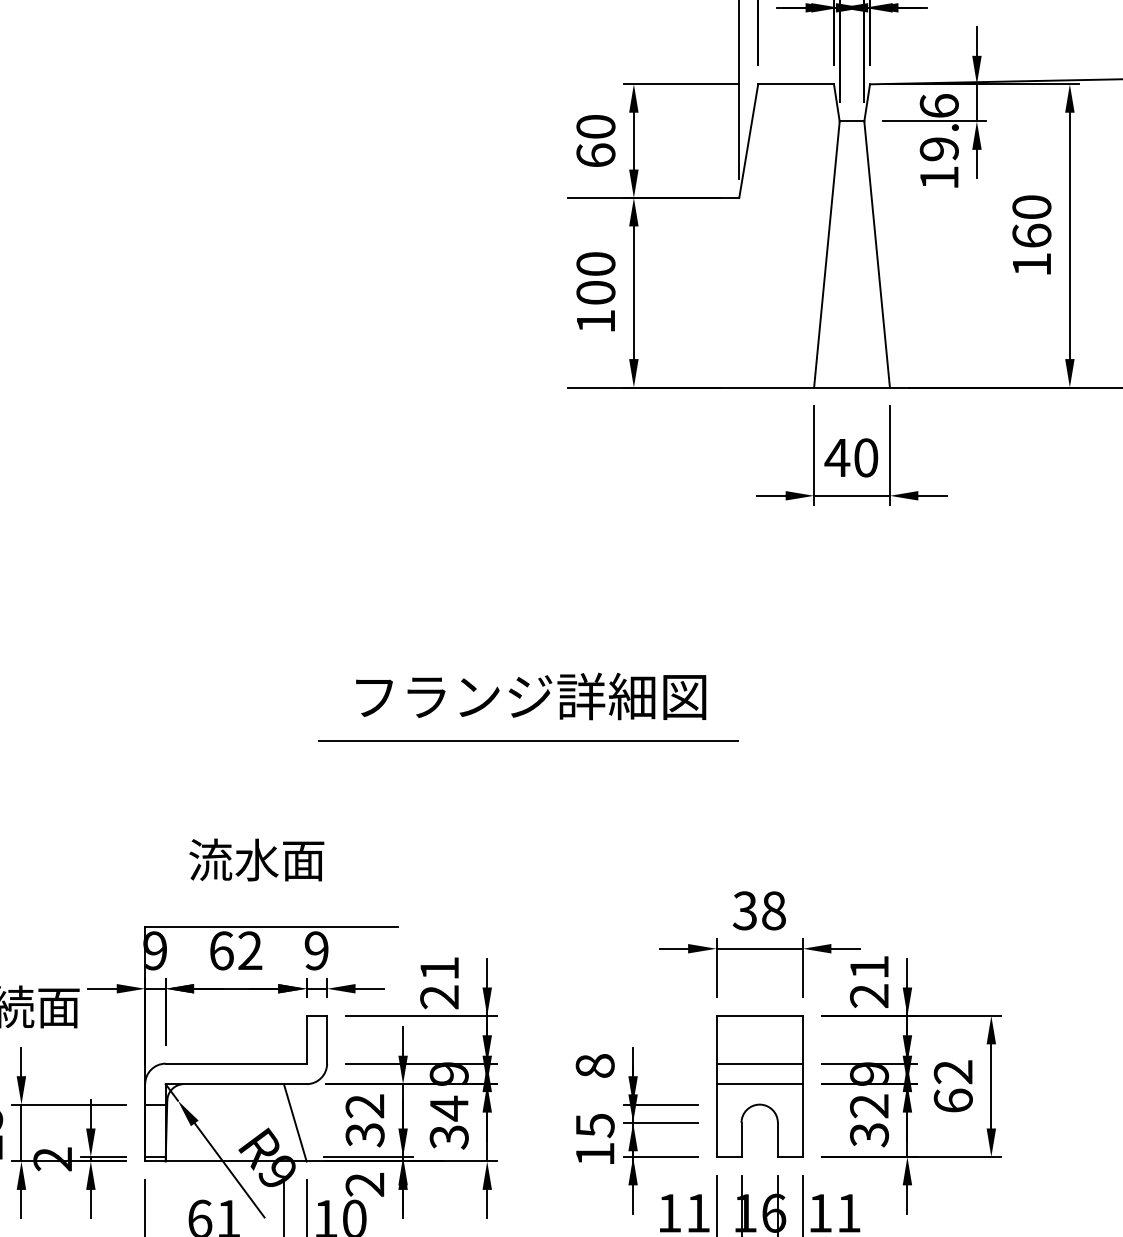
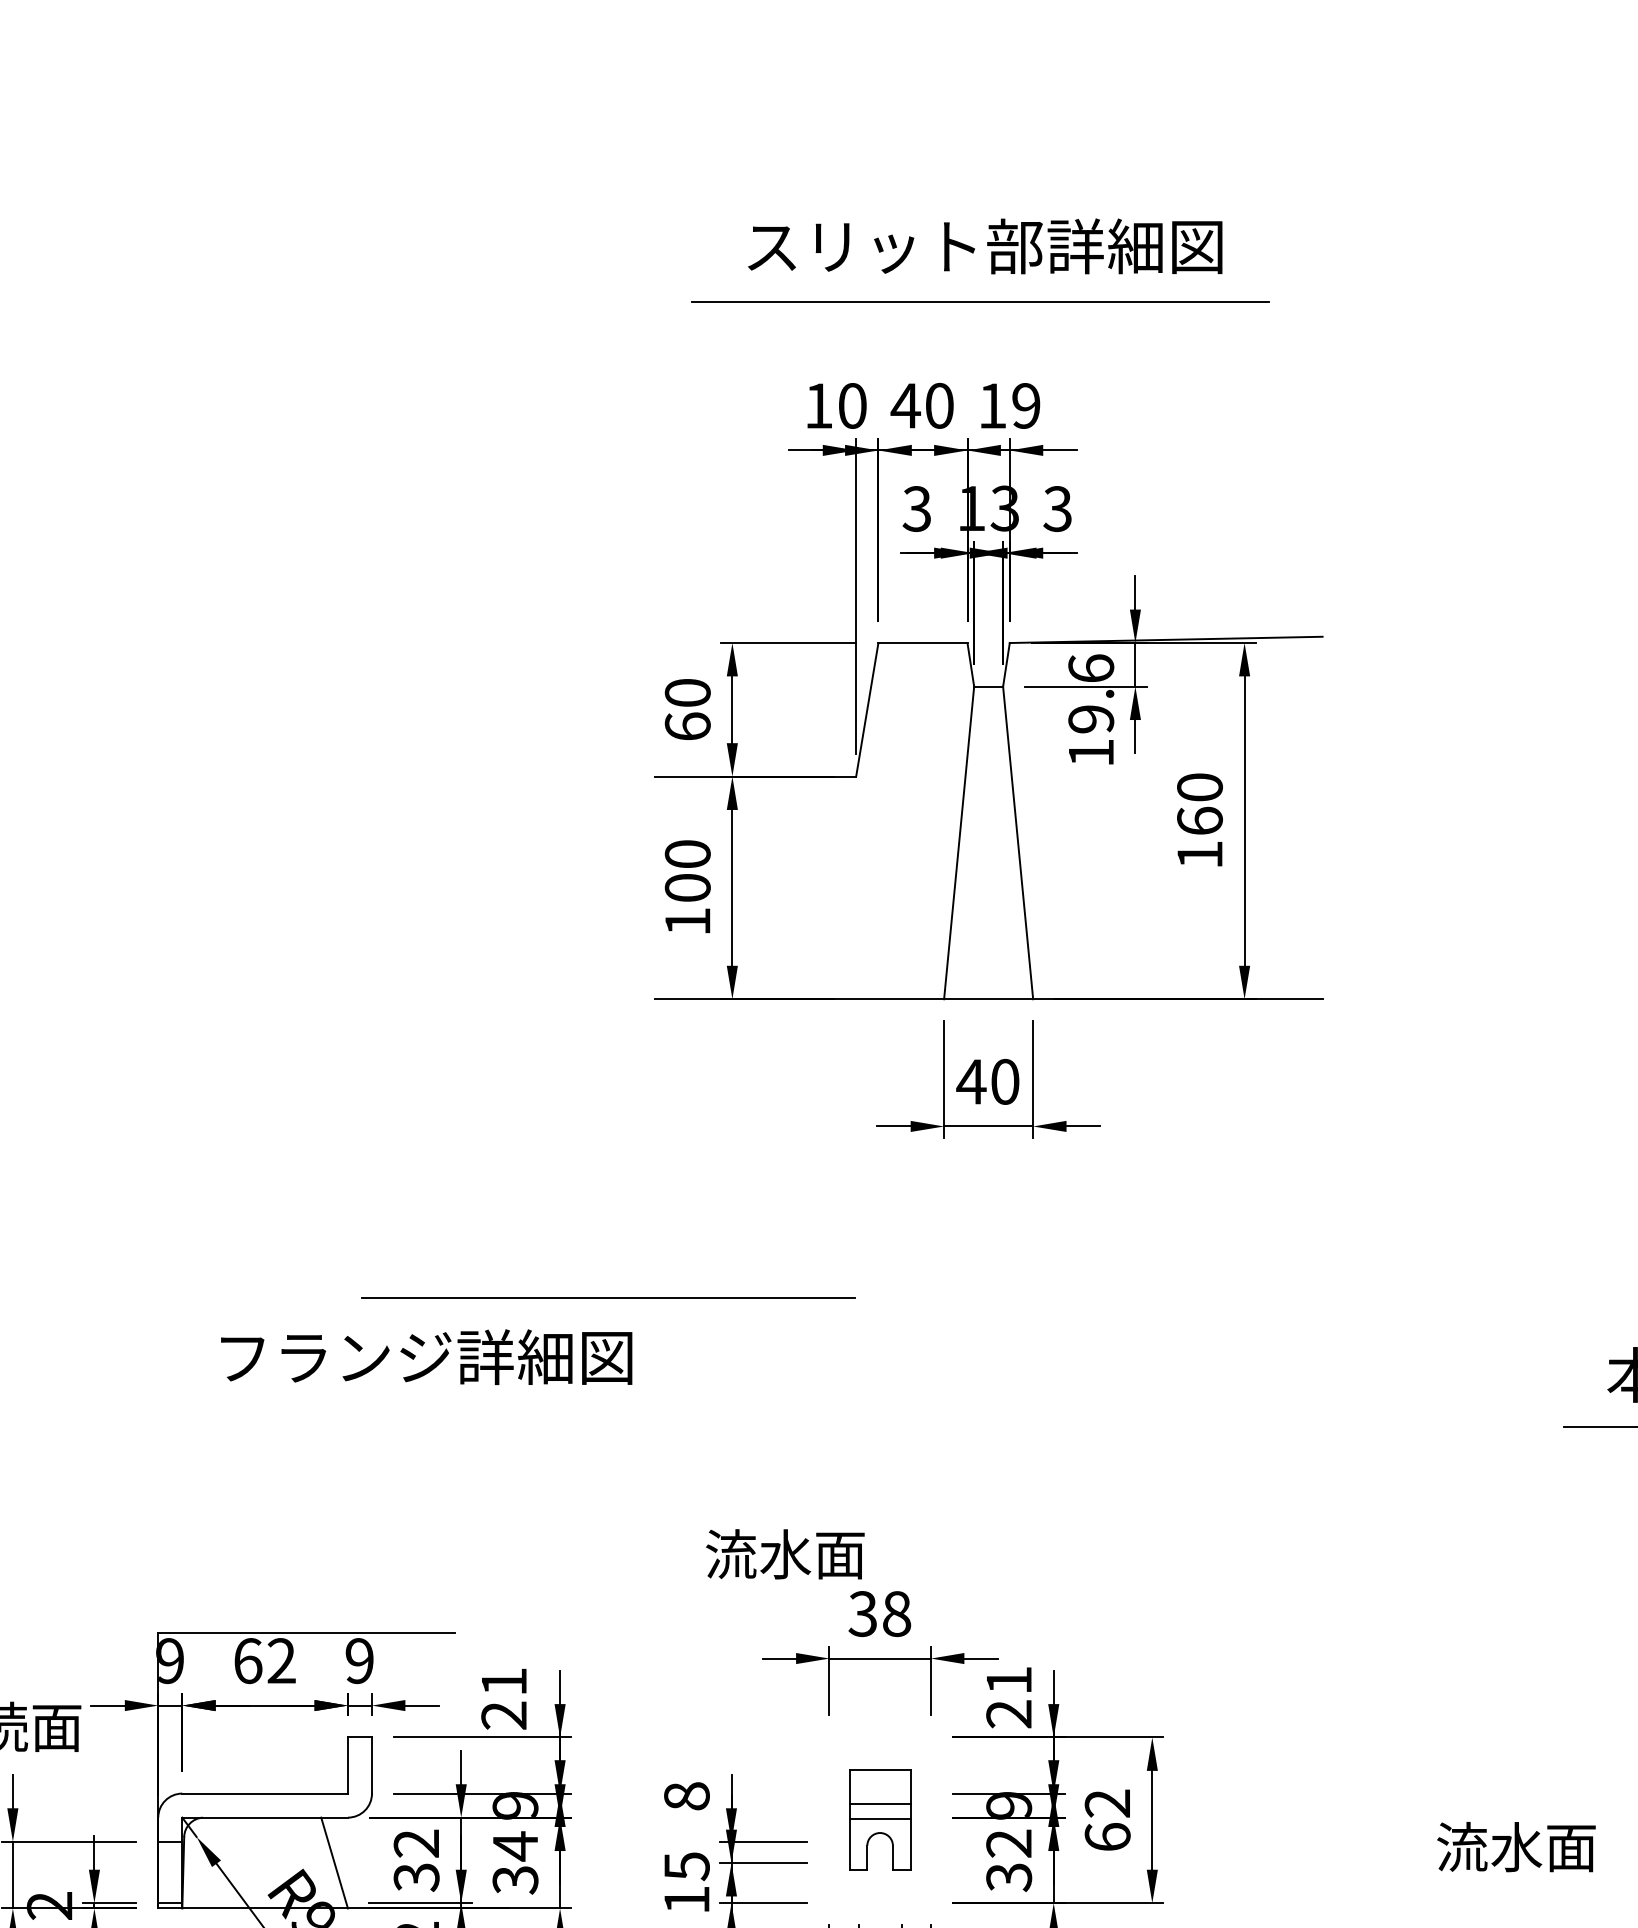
text: (530, 695) -> (426, 1356), moved
line: (528, 741) -> (608, 1297), moved
text: (256, 860) -> (785, 1554), moved
part: (759, 1085) -> (879, 1819), size x0.6

